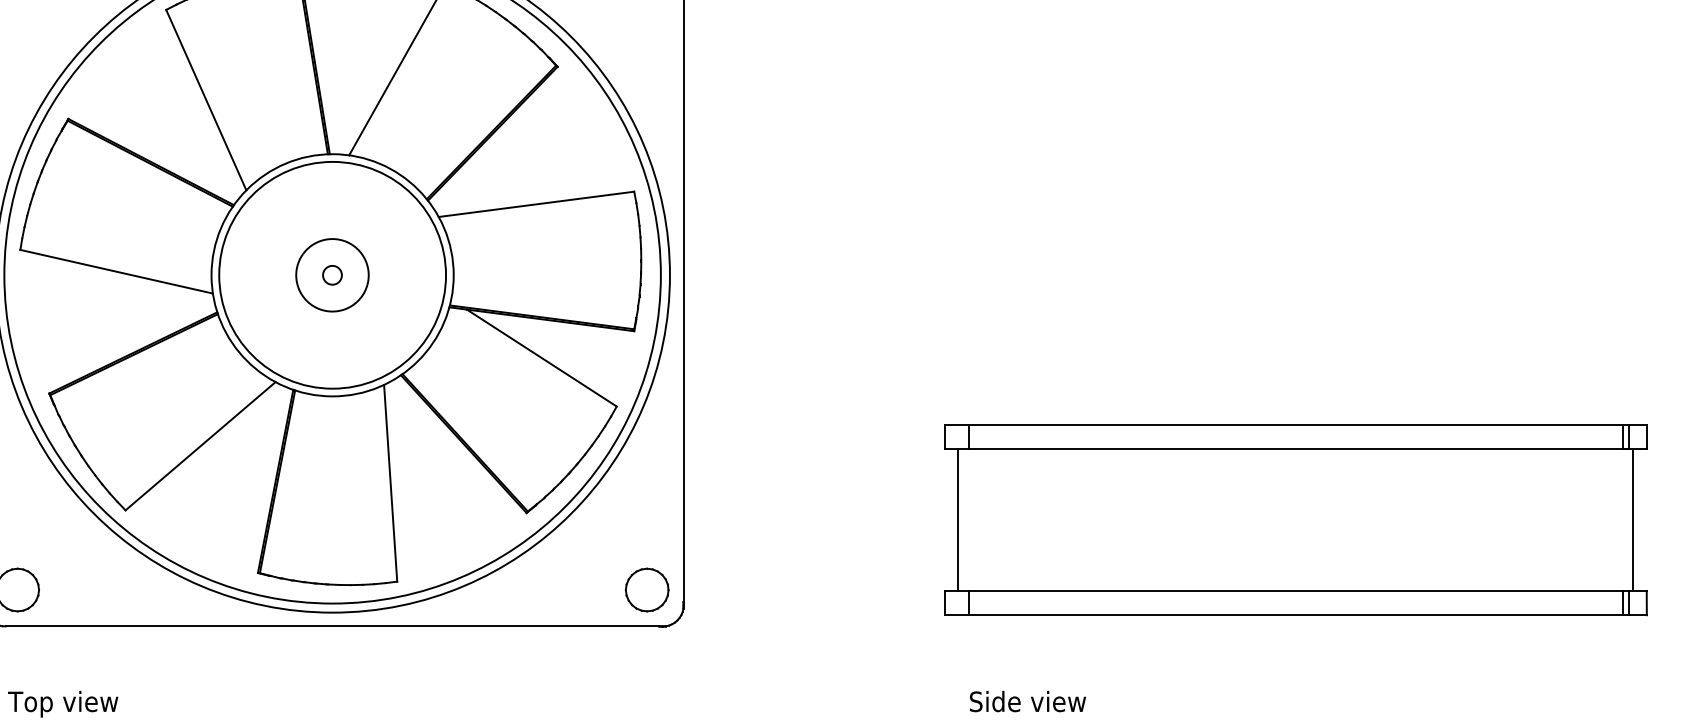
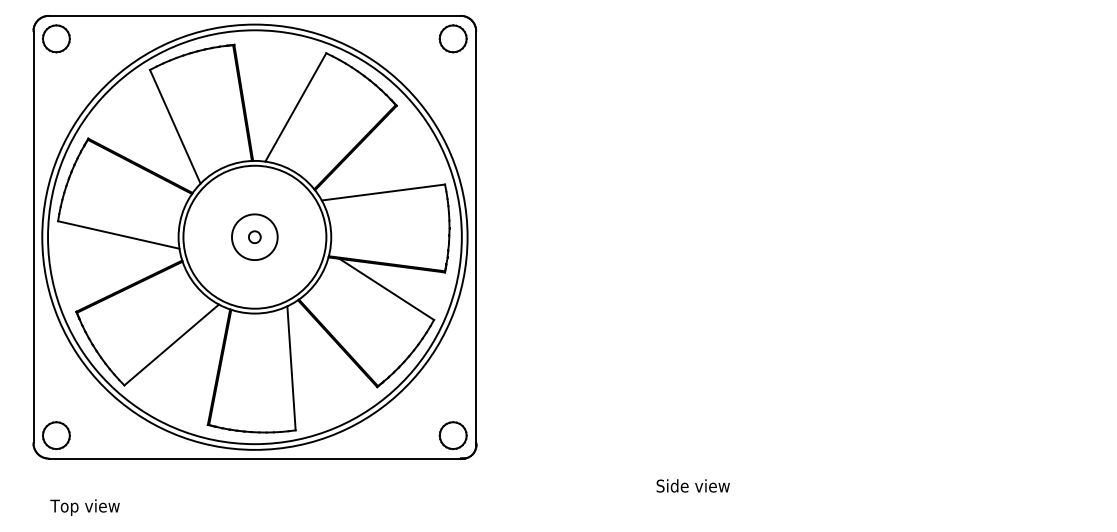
part: (1296, 520) -> (862, 391), removed
text: (1026, 700) -> (692, 485), moved

